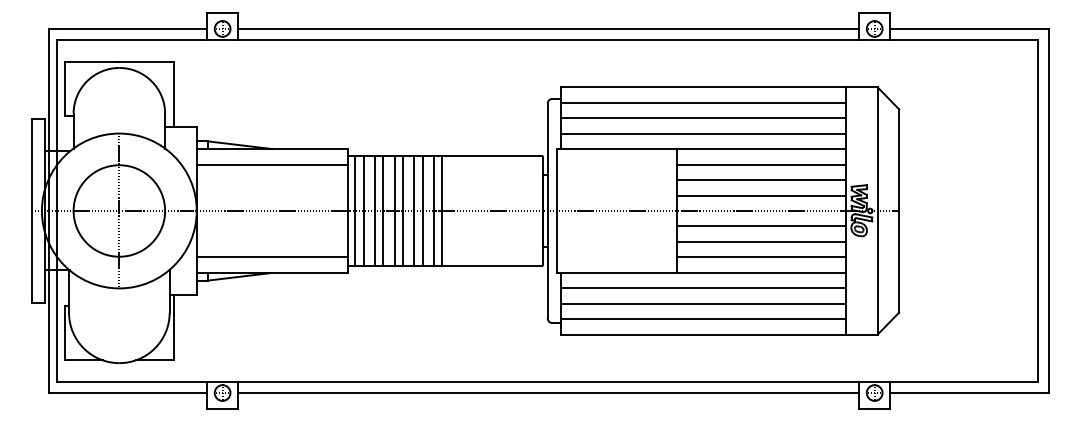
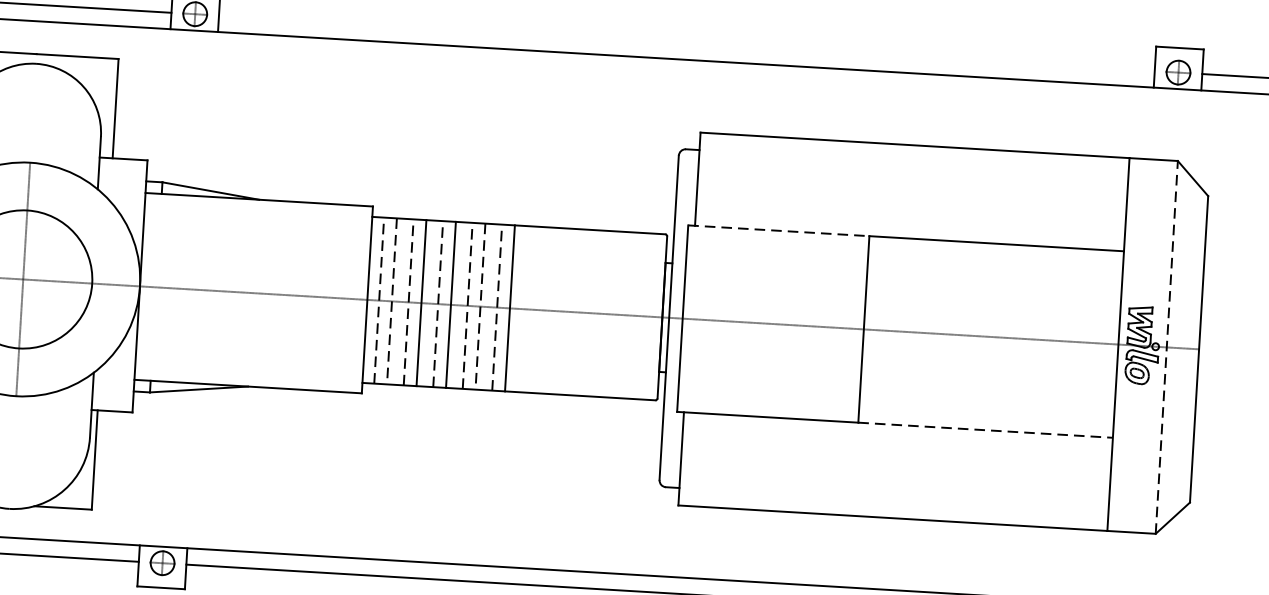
line: (548, 28) -> (686, 42), removed
line: (703, 102) -> (913, 168), removed
line: (703, 118) -> (912, 192), removed
line: (703, 133) -> (911, 214), removed
line: (617, 149) -> (779, 231), solid -> dashed
line: (271, 164) -> (256, 222), removed
line: (760, 164) -> (994, 266), removed
line: (760, 180) -> (992, 290), removed
line: (760, 195) -> (991, 313), removed
line: (355, 210) -> (379, 299), solid -> dashed
line: (374, 210) -> (408, 301), solid -> dashed
line: (394, 210) -> (438, 303), solid -> dashed
line: (414, 210) -> (468, 305), solid -> dashed
line: (433, 210) -> (496, 306), solid -> dashed
line: (363, 211) -> (391, 302), solid -> dashed
line: (422, 211) -> (480, 307), solid -> dashed
line: (877, 211) -> (1166, 348), solid -> dashed
line: (760, 226) -> (988, 360), removed
line: (760, 241) -> (987, 382), removed
line: (271, 257) -> (248, 363), removed
line: (760, 257) -> (985, 407), removed
line: (761, 272) -> (986, 429), solid -> dashed
line: (703, 288) -> (897, 448), removed
line: (703, 303) -> (895, 471), removed
line: (703, 319) -> (894, 495), removed

